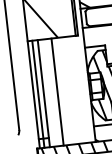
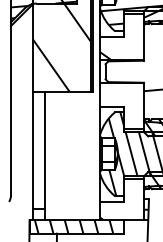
line: (57, 91) -> (61, 155), removed
line: (38, 93) -> (38, 155), removed

